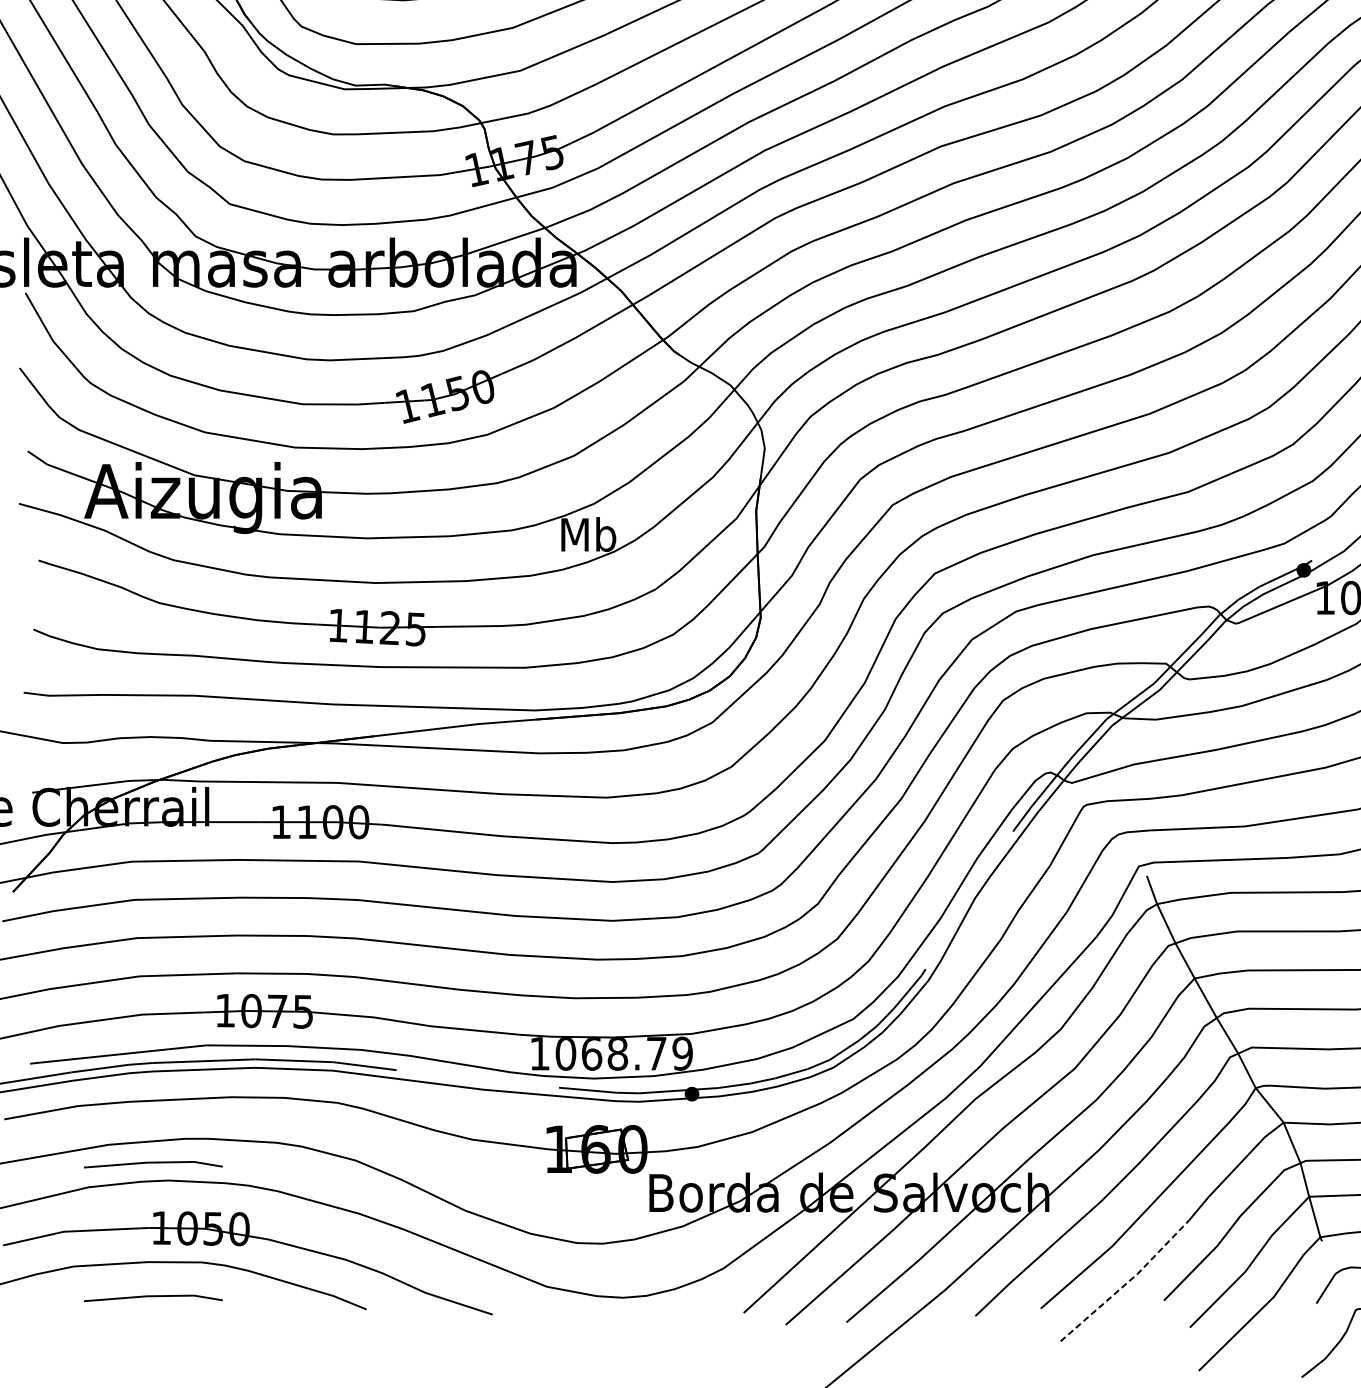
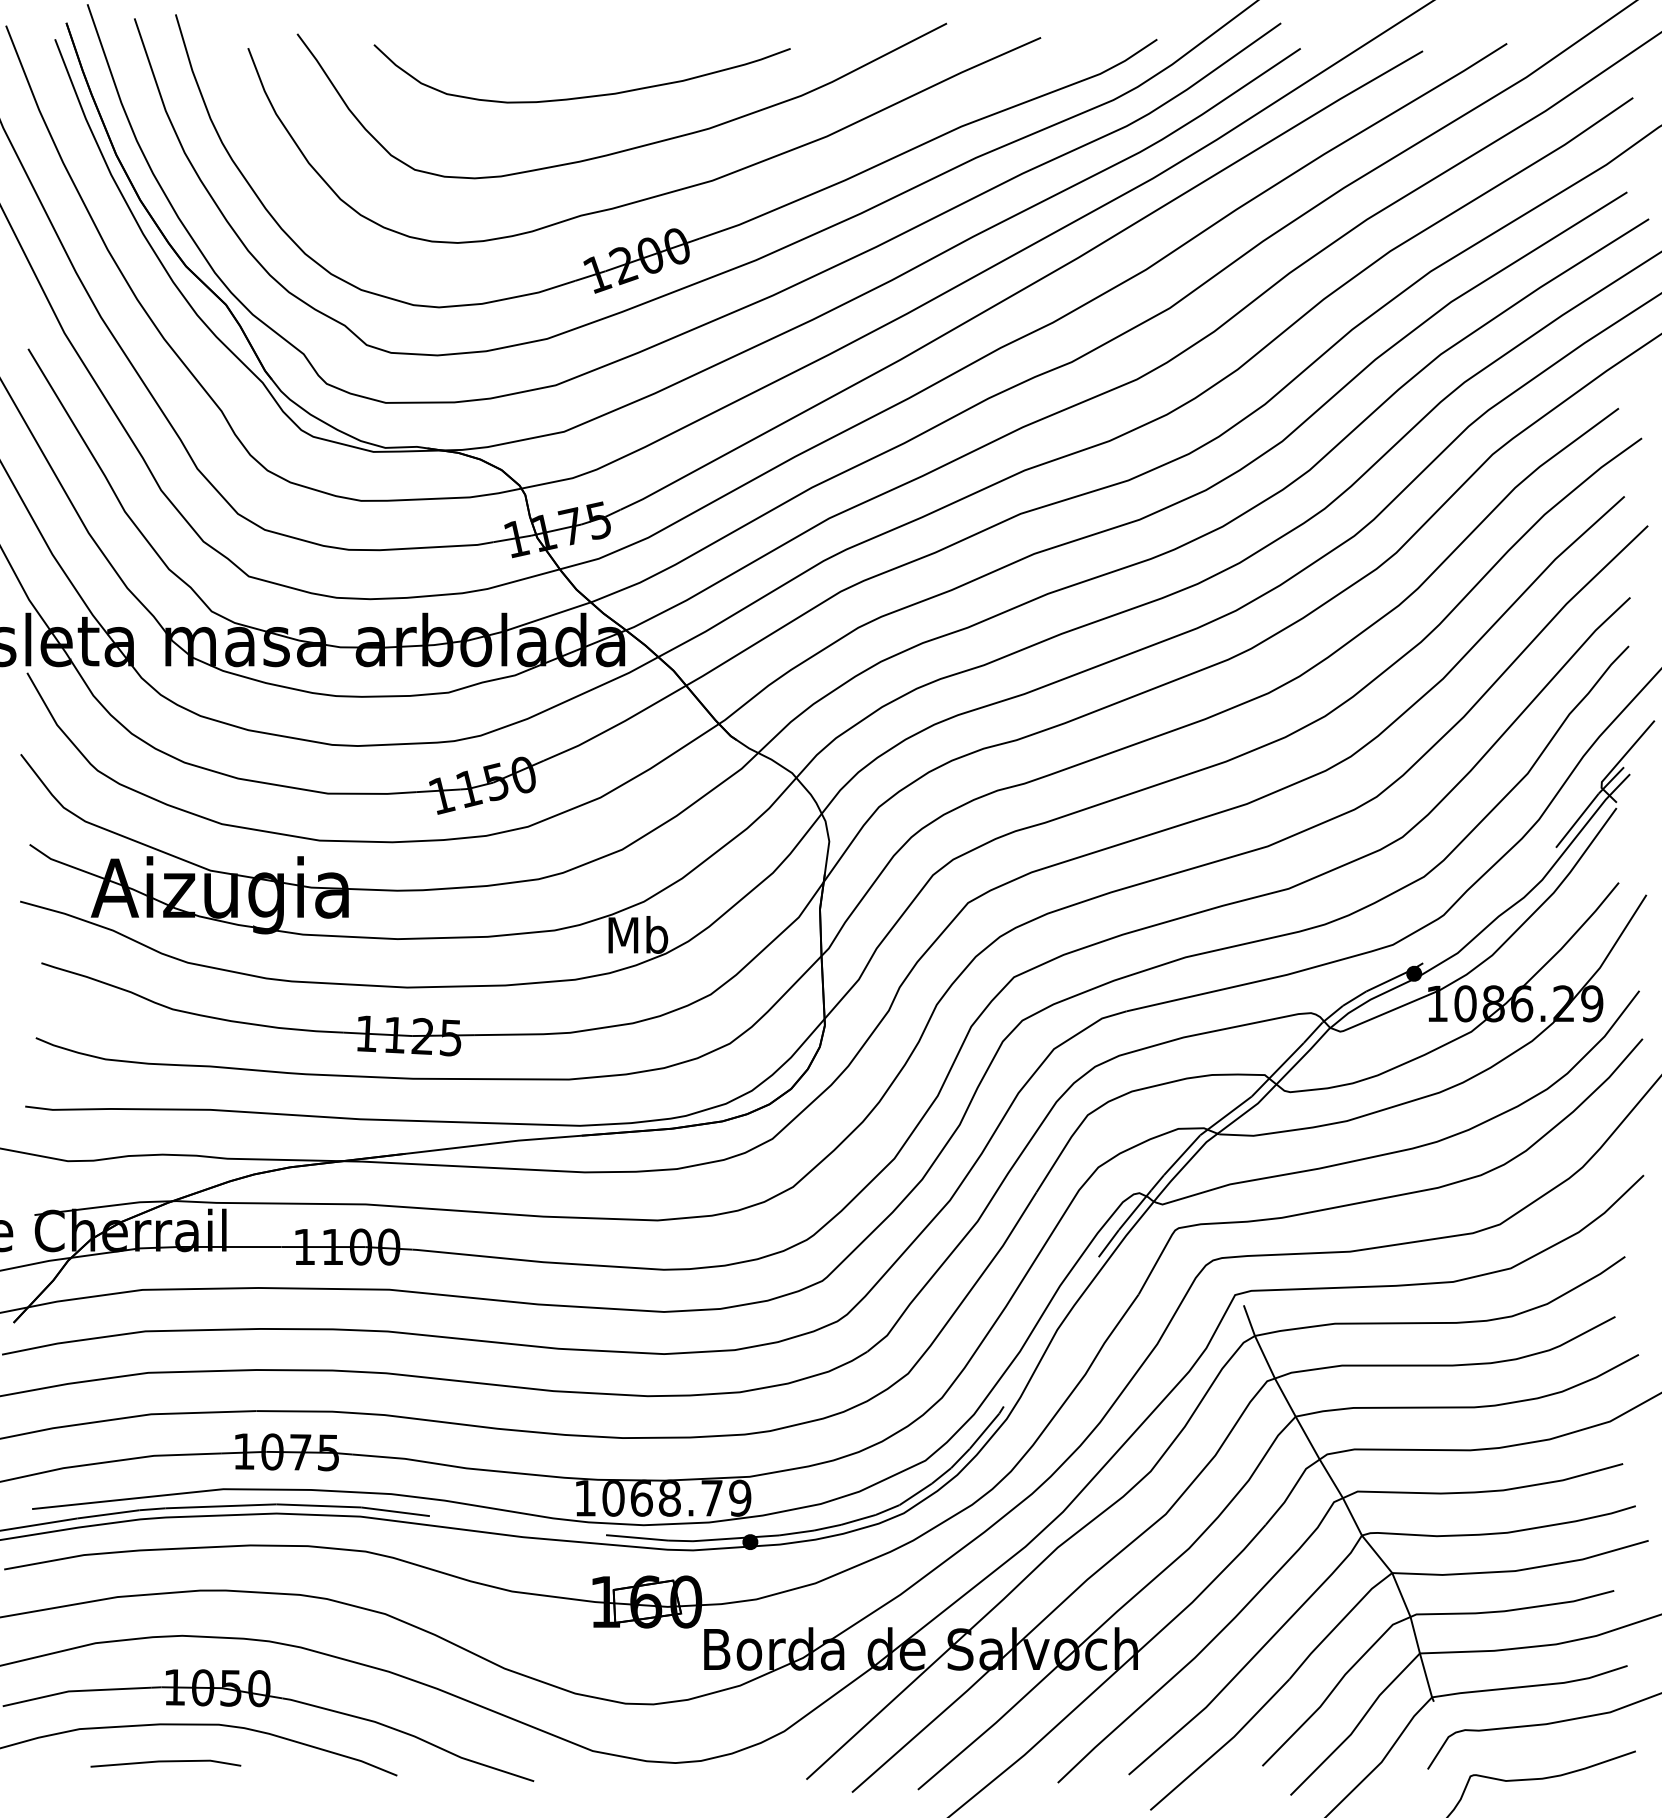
line: (152, 1163) -> (165, 1617), removed
line: (1127, 1282) -> (1222, 1746), dashed -> solid

